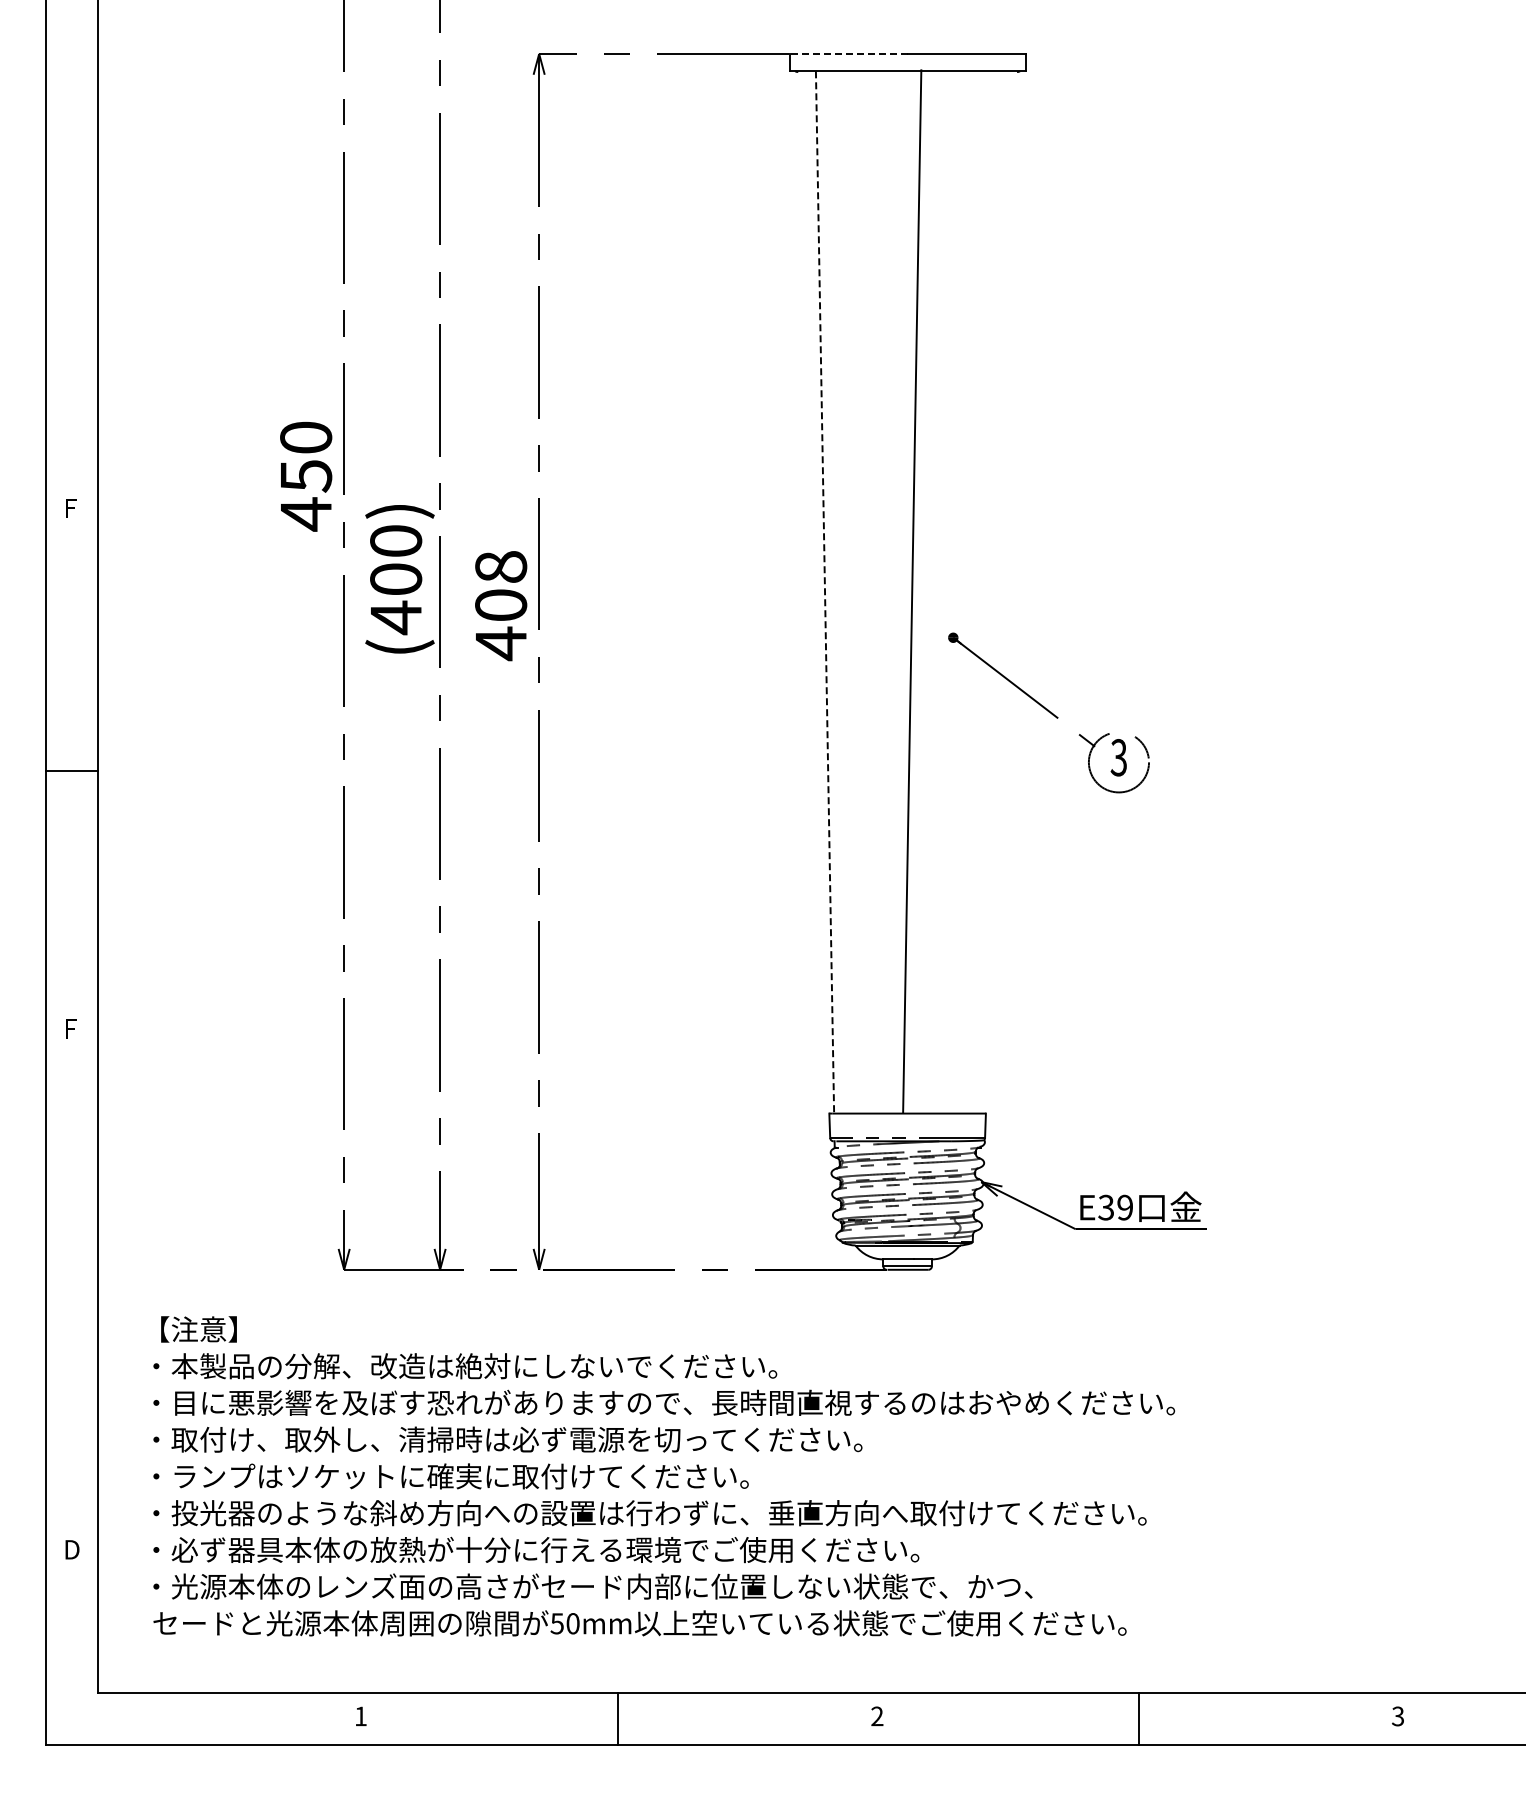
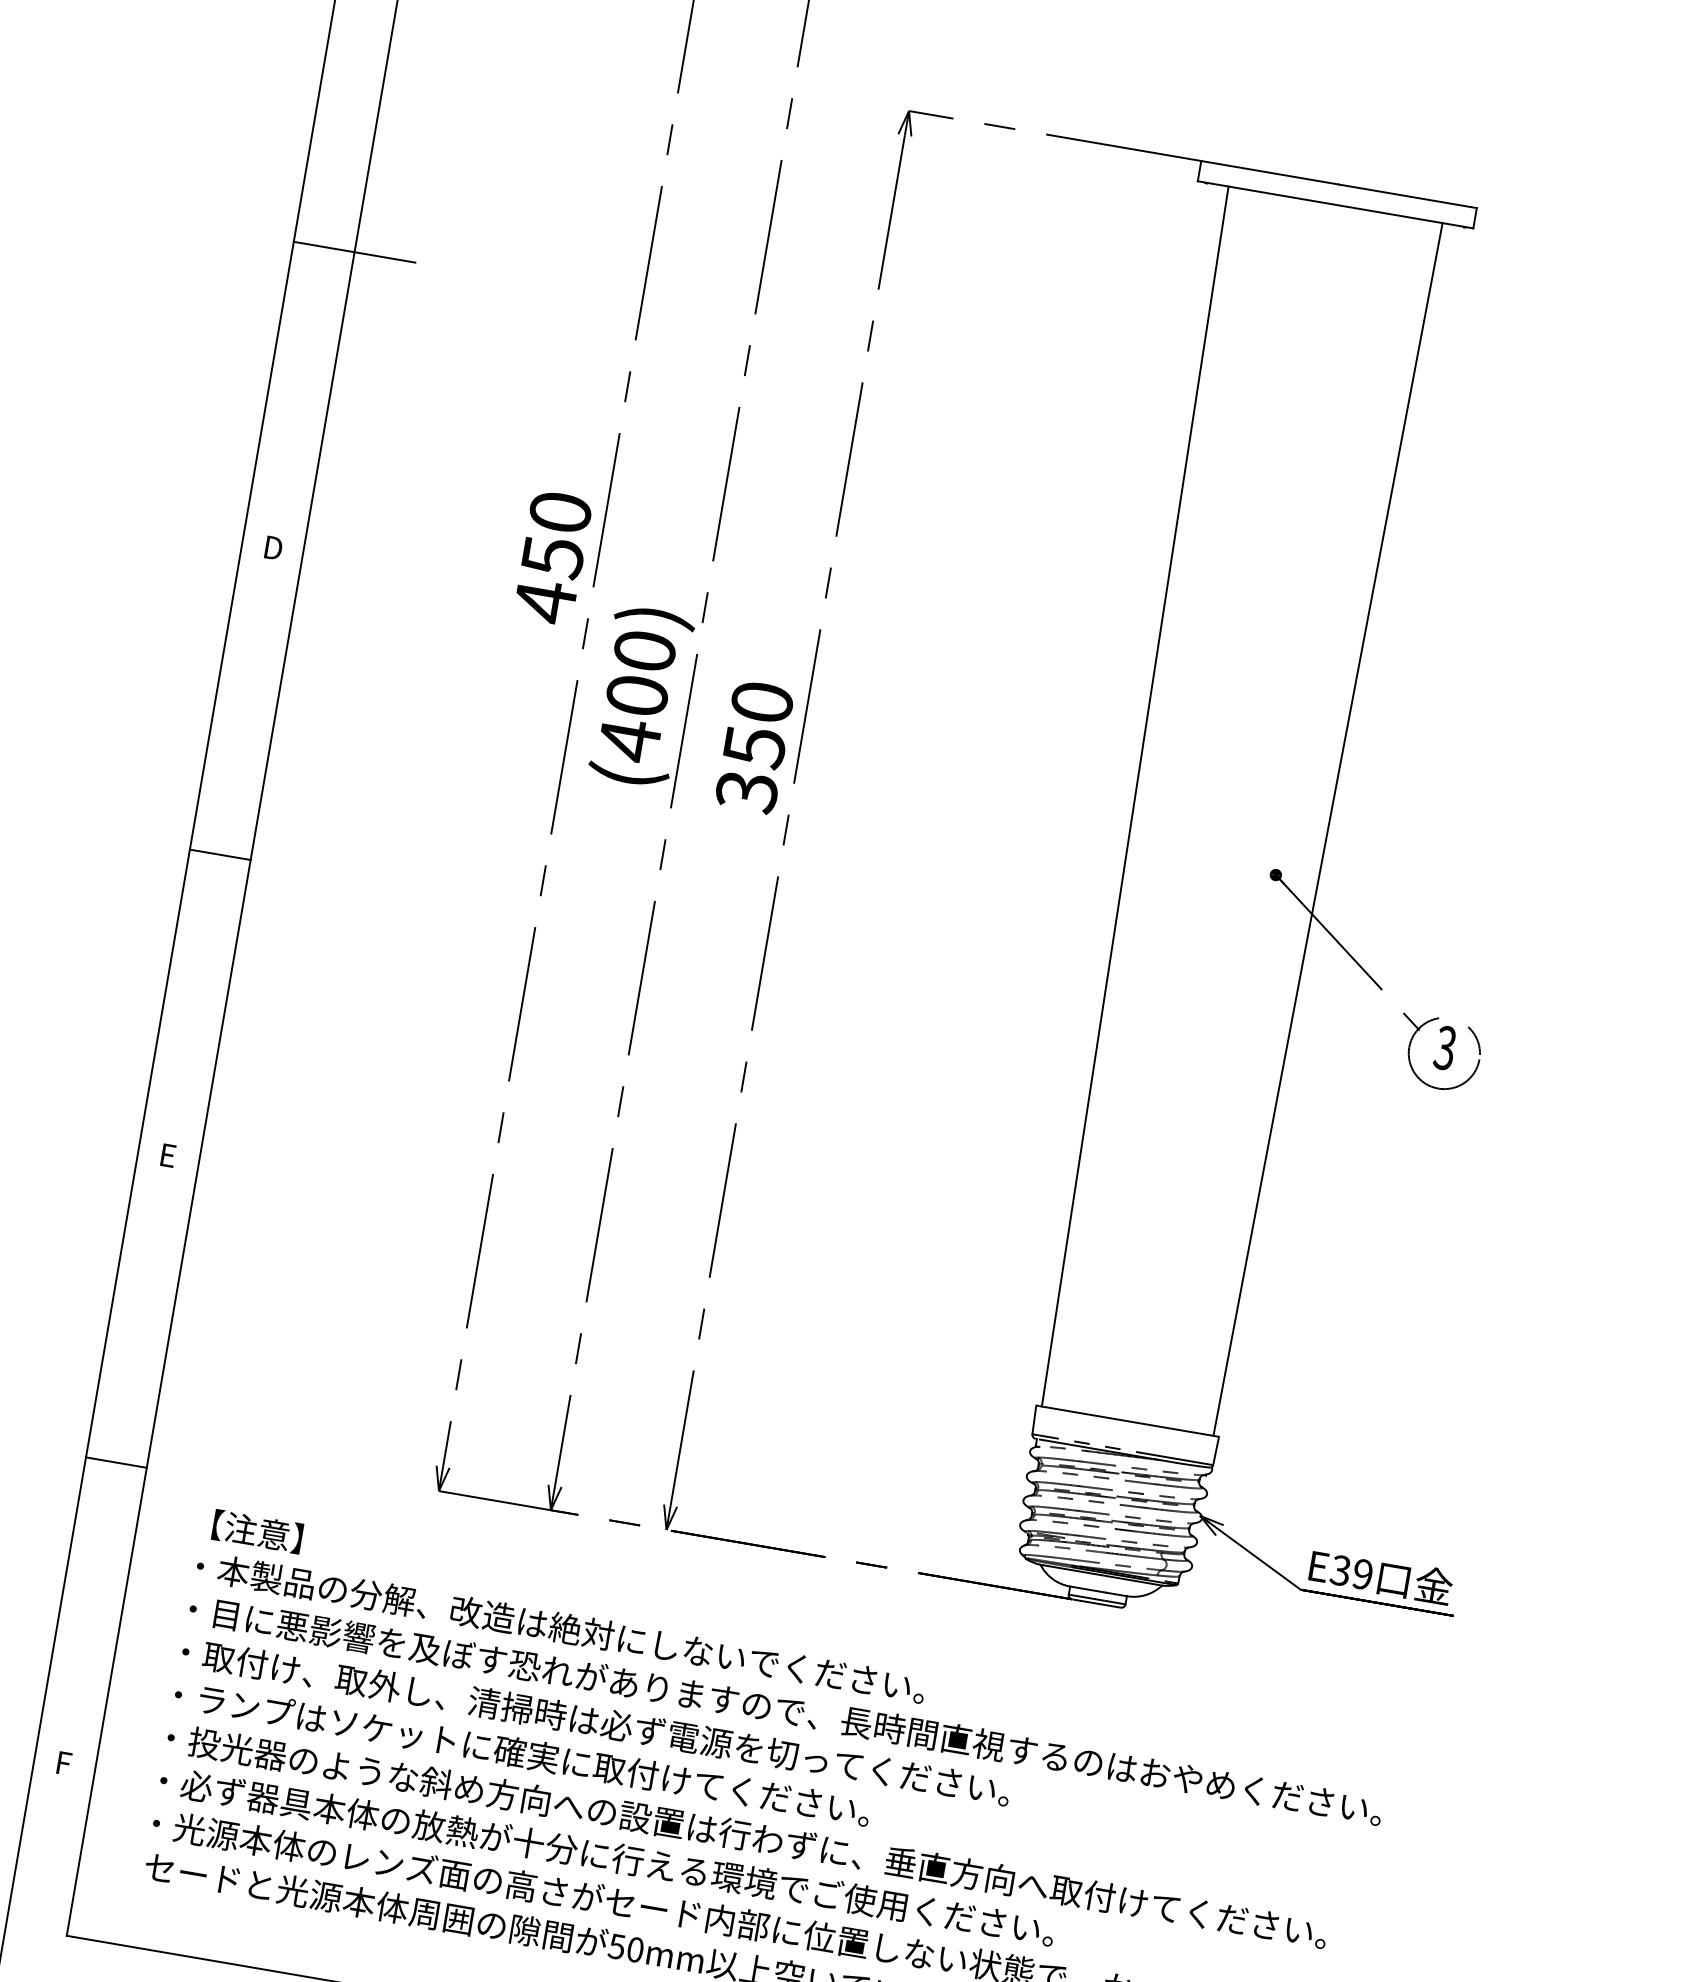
line: (848, 53) -> (1270, 172), dashed -> solid
line: (97, 250) -> (354, 252), added
text: (72, 507) -> (273, 547), F -> D
line: (912, 591) -> (1328, 829), moved
line: (825, 592) -> (1135, 796), dashed -> solid
text: (501, 606) -> (754, 748), 408 -> 350
text: (72, 1032) -> (169, 1159), F -> E
line: (71, 1291) -> (116, 1462), added
text: (72, 1549) -> (66, 1763), D -> F

